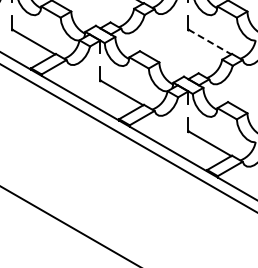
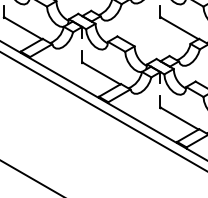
line: (209, 42) -> (179, 28), dashed -> solid

